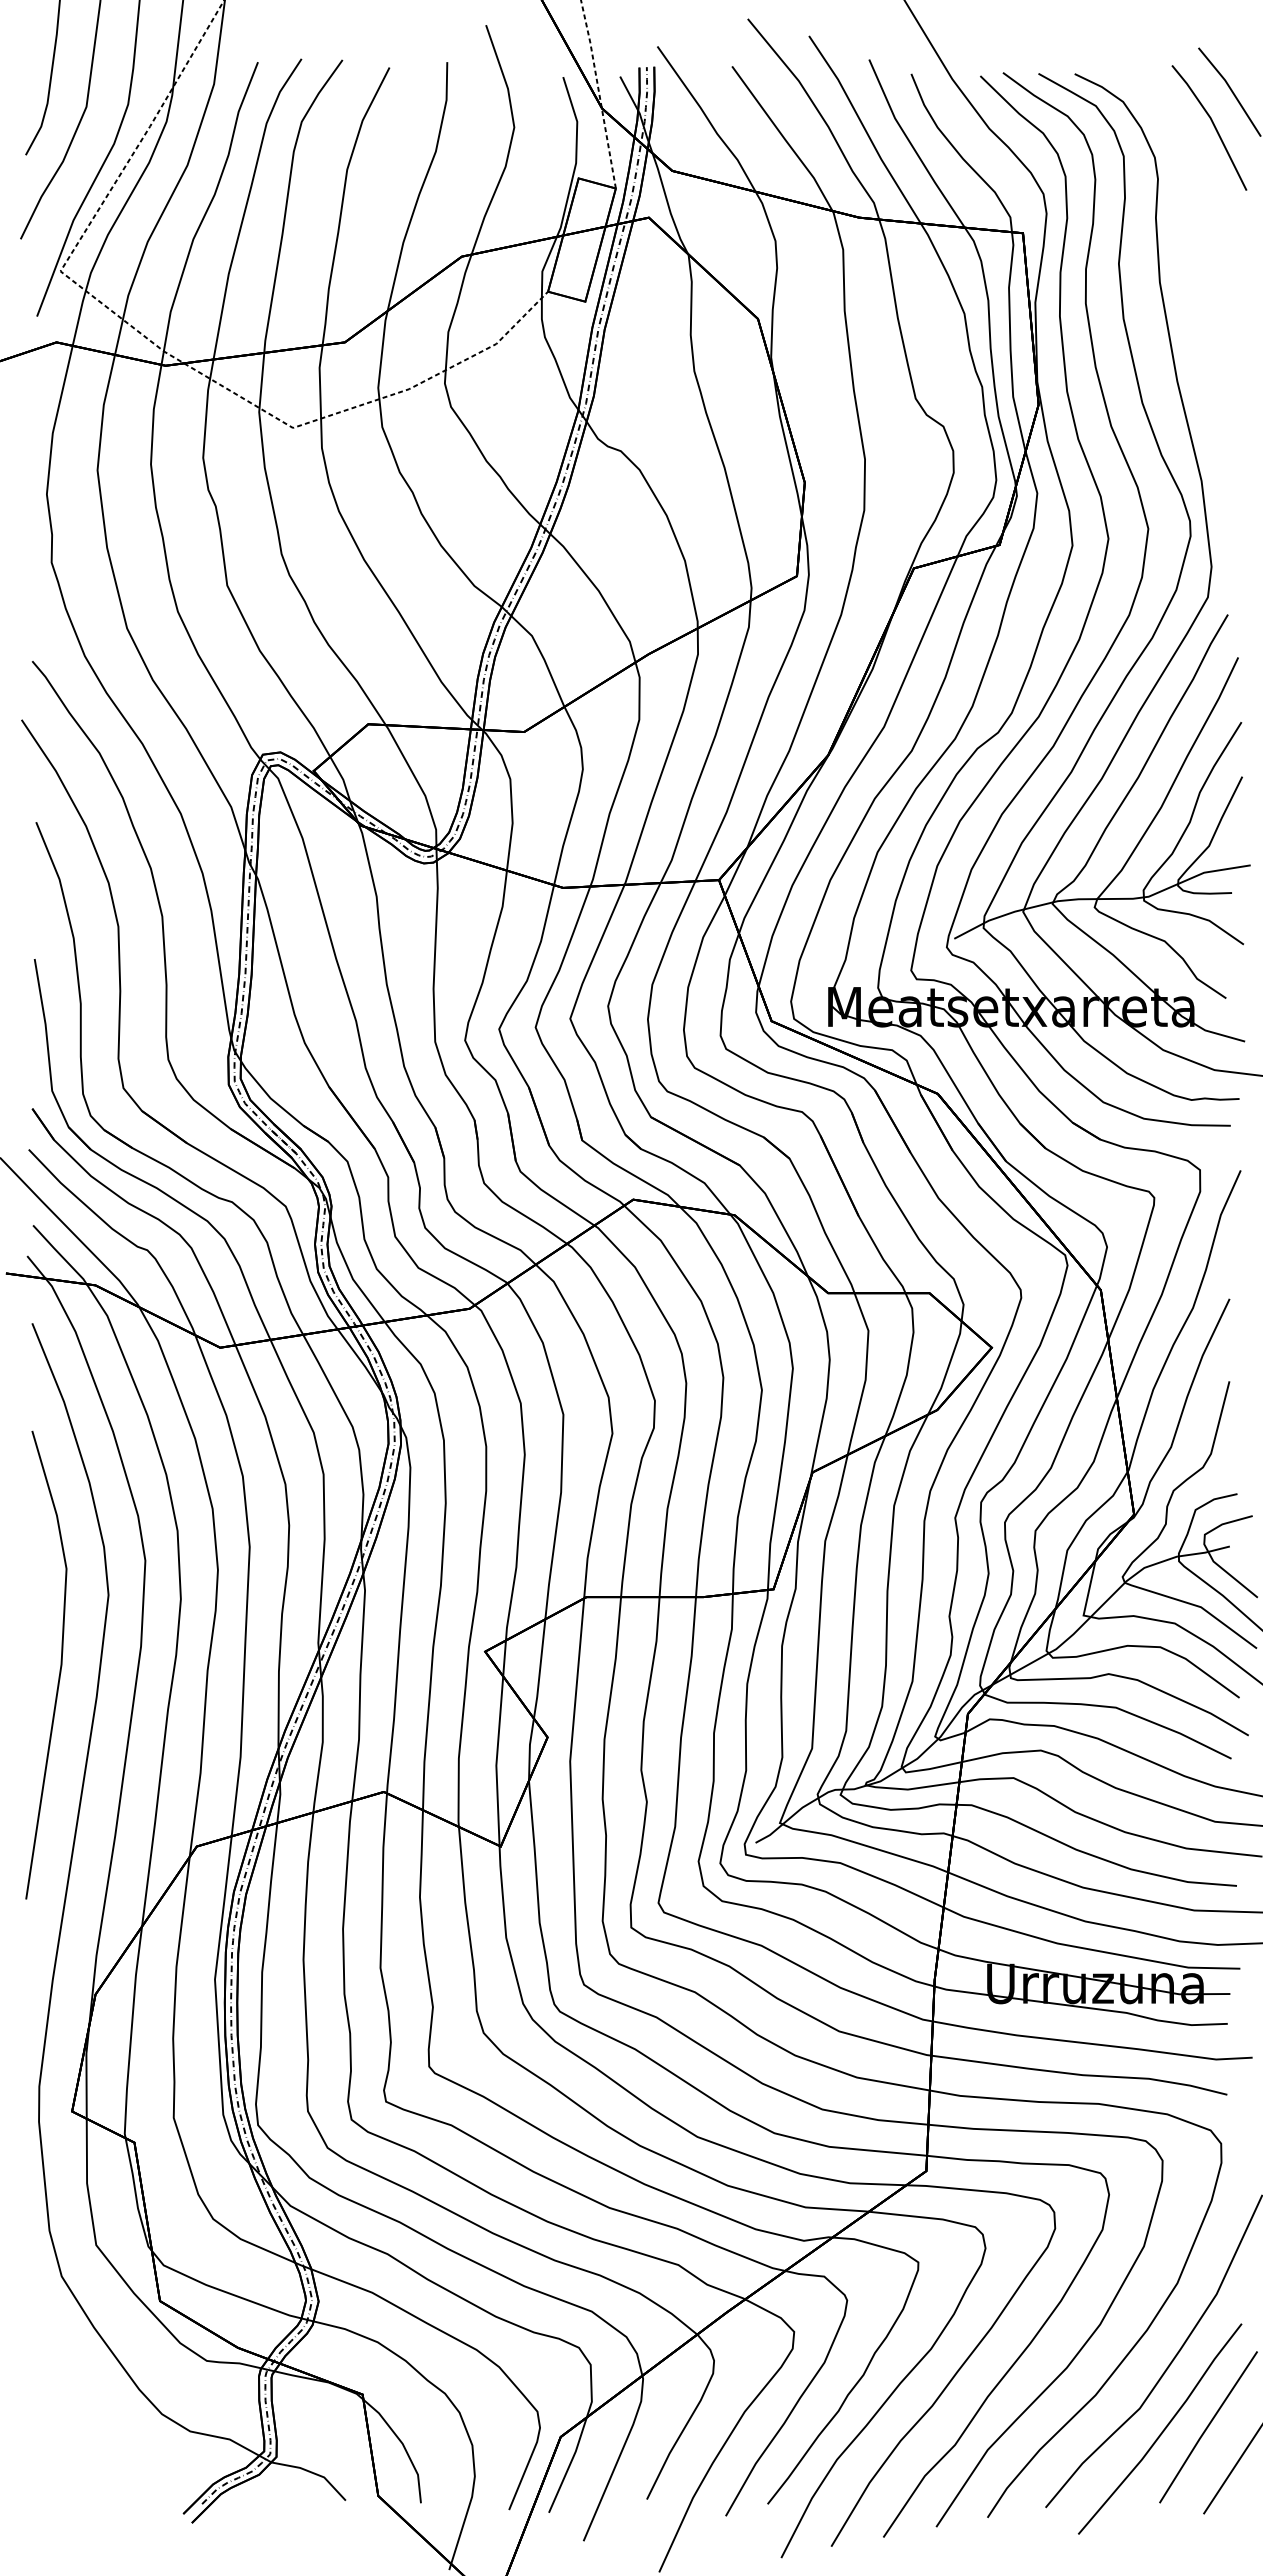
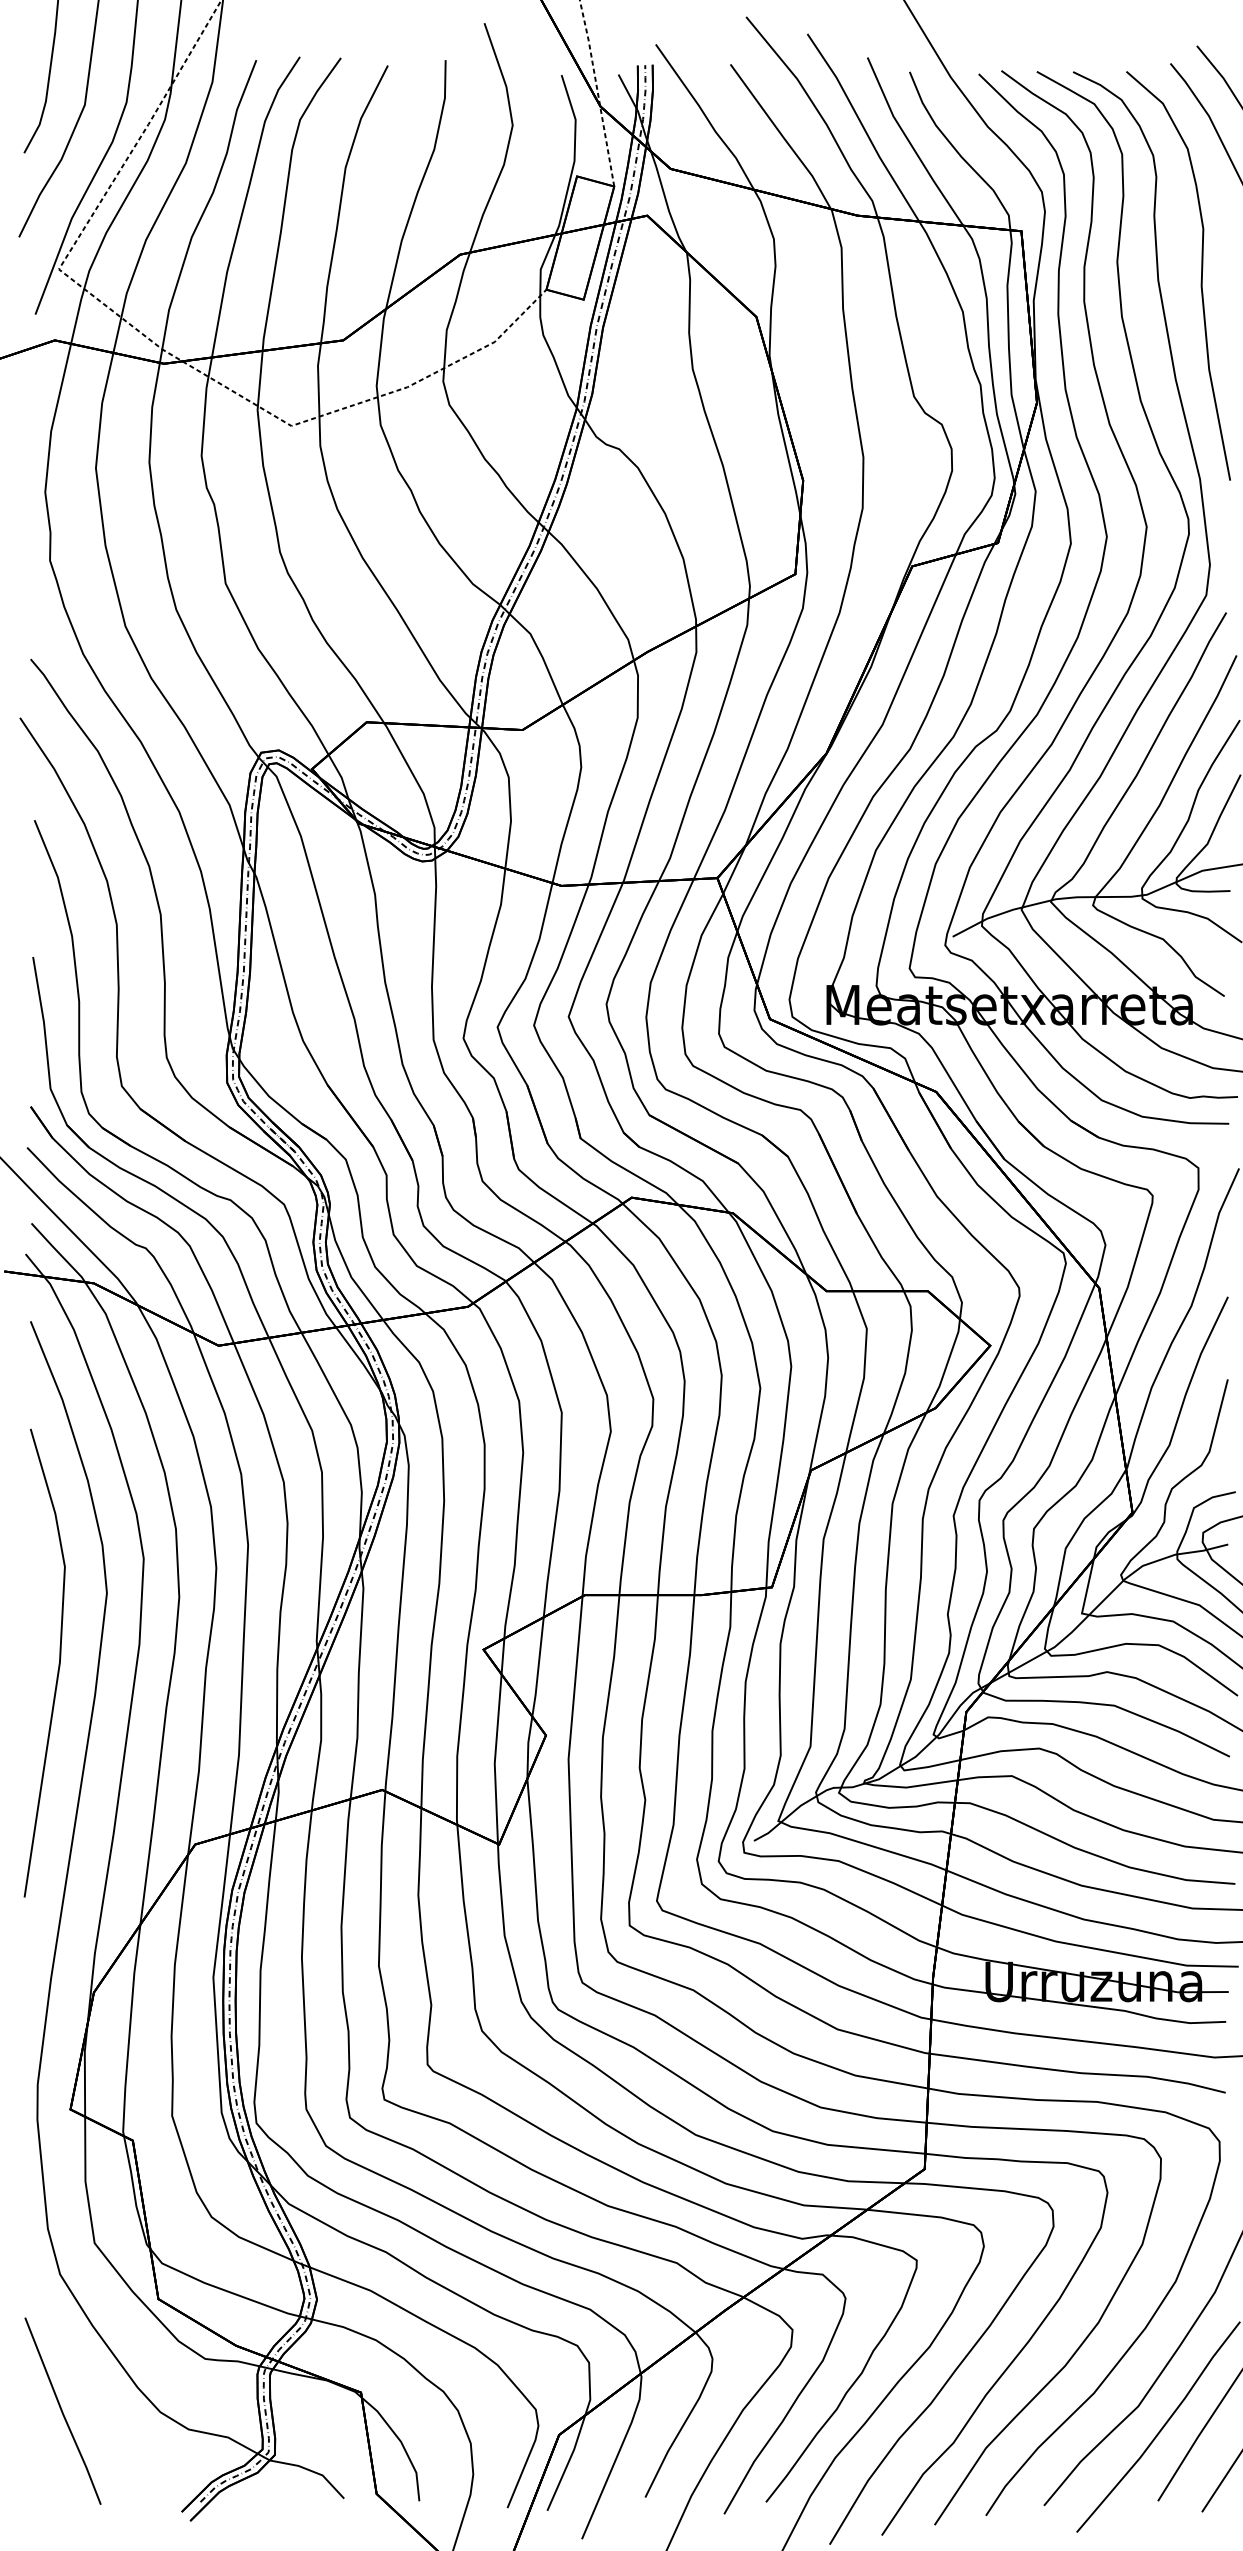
curve: (1202, 277) -> (1200, 275), added
line: (64, 2412) -> (62, 2410), added

